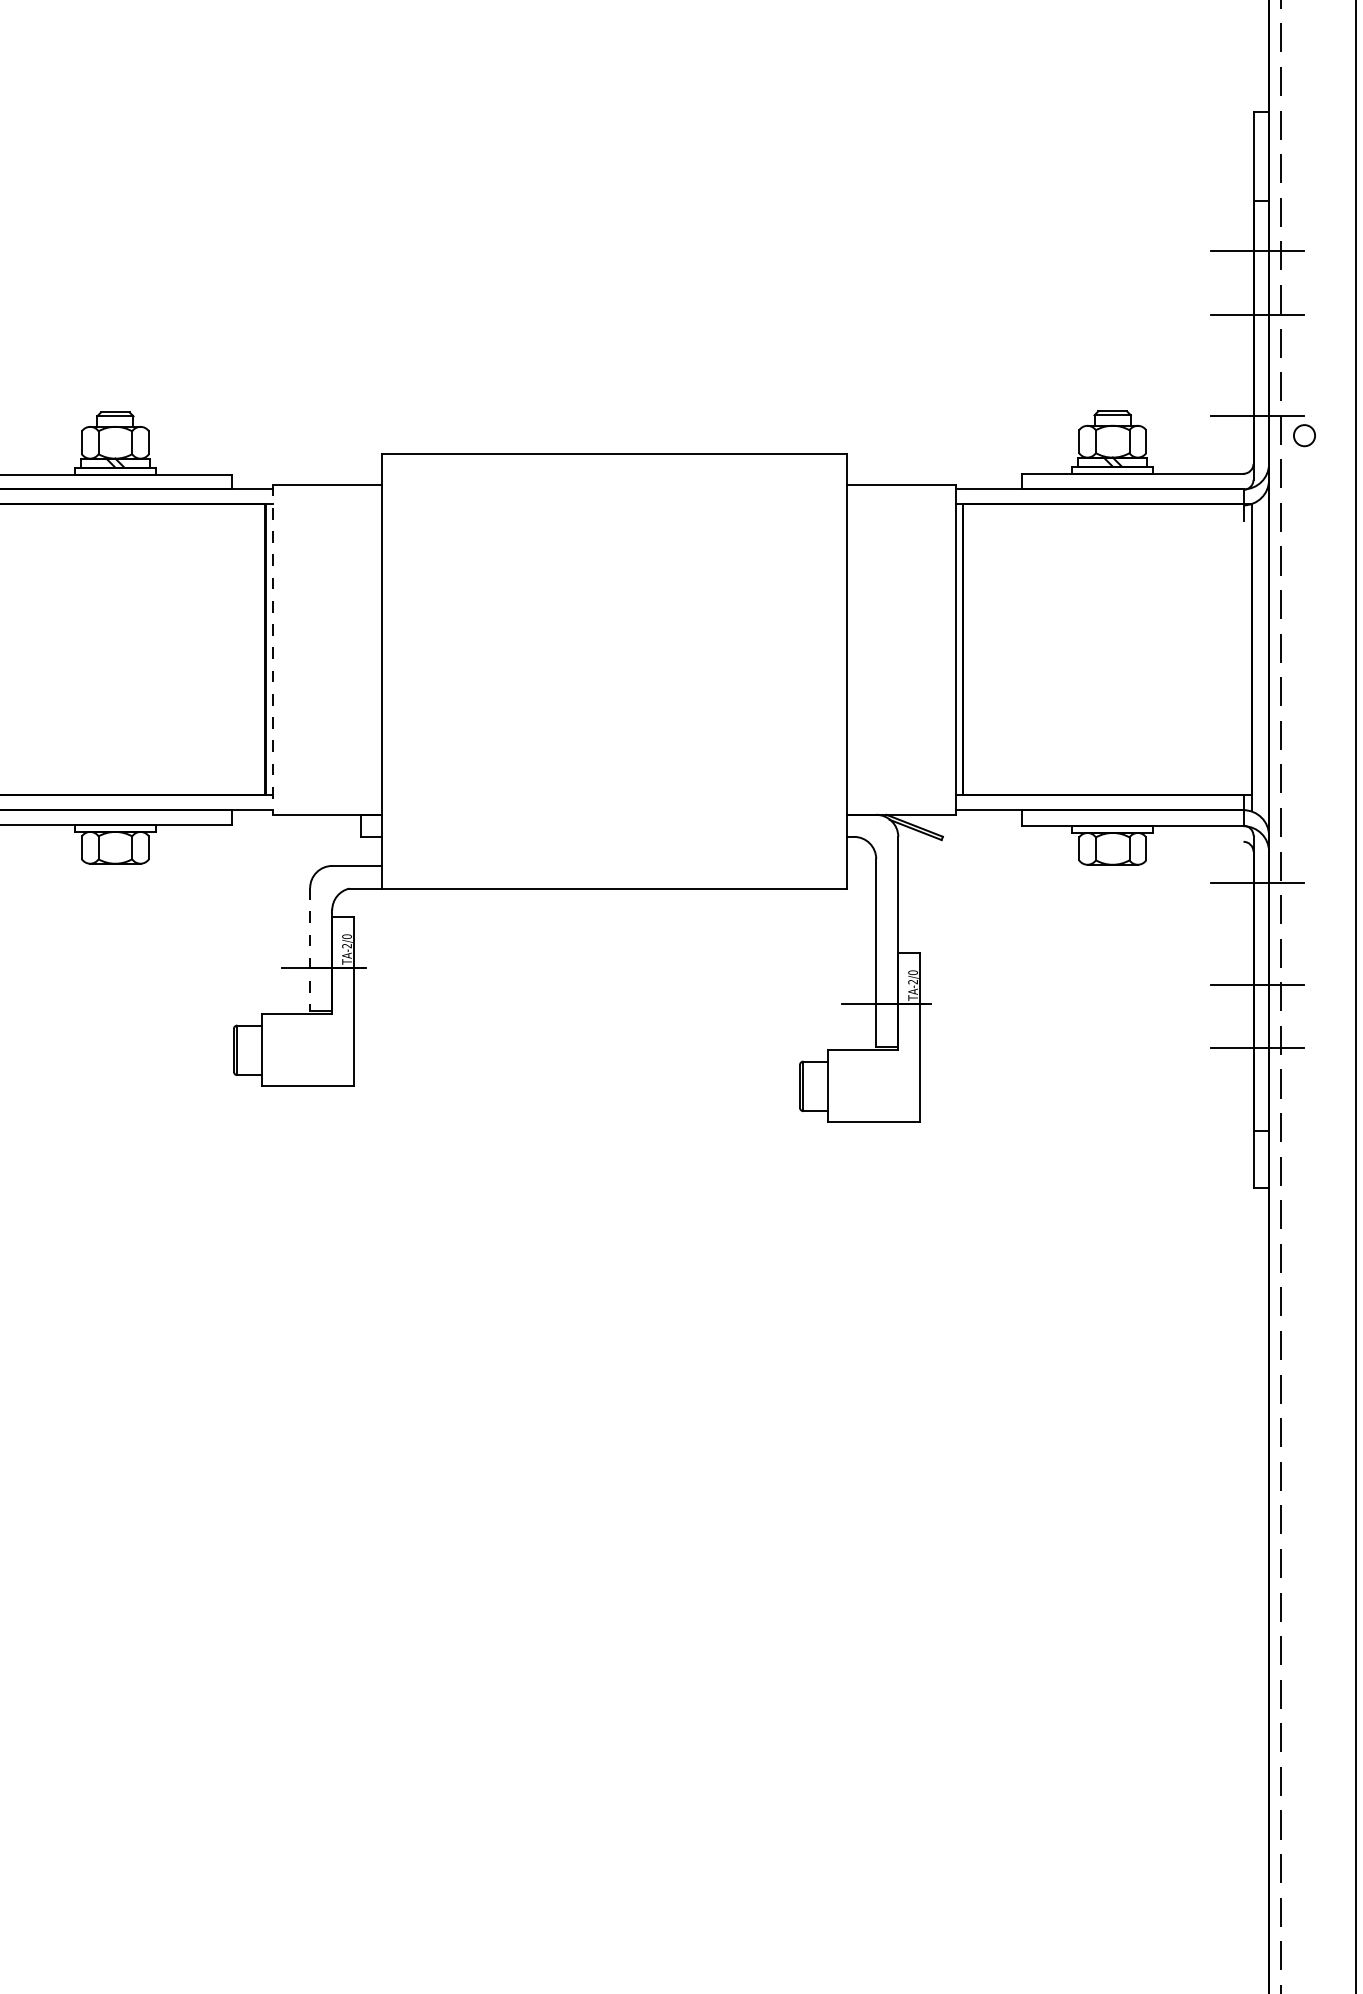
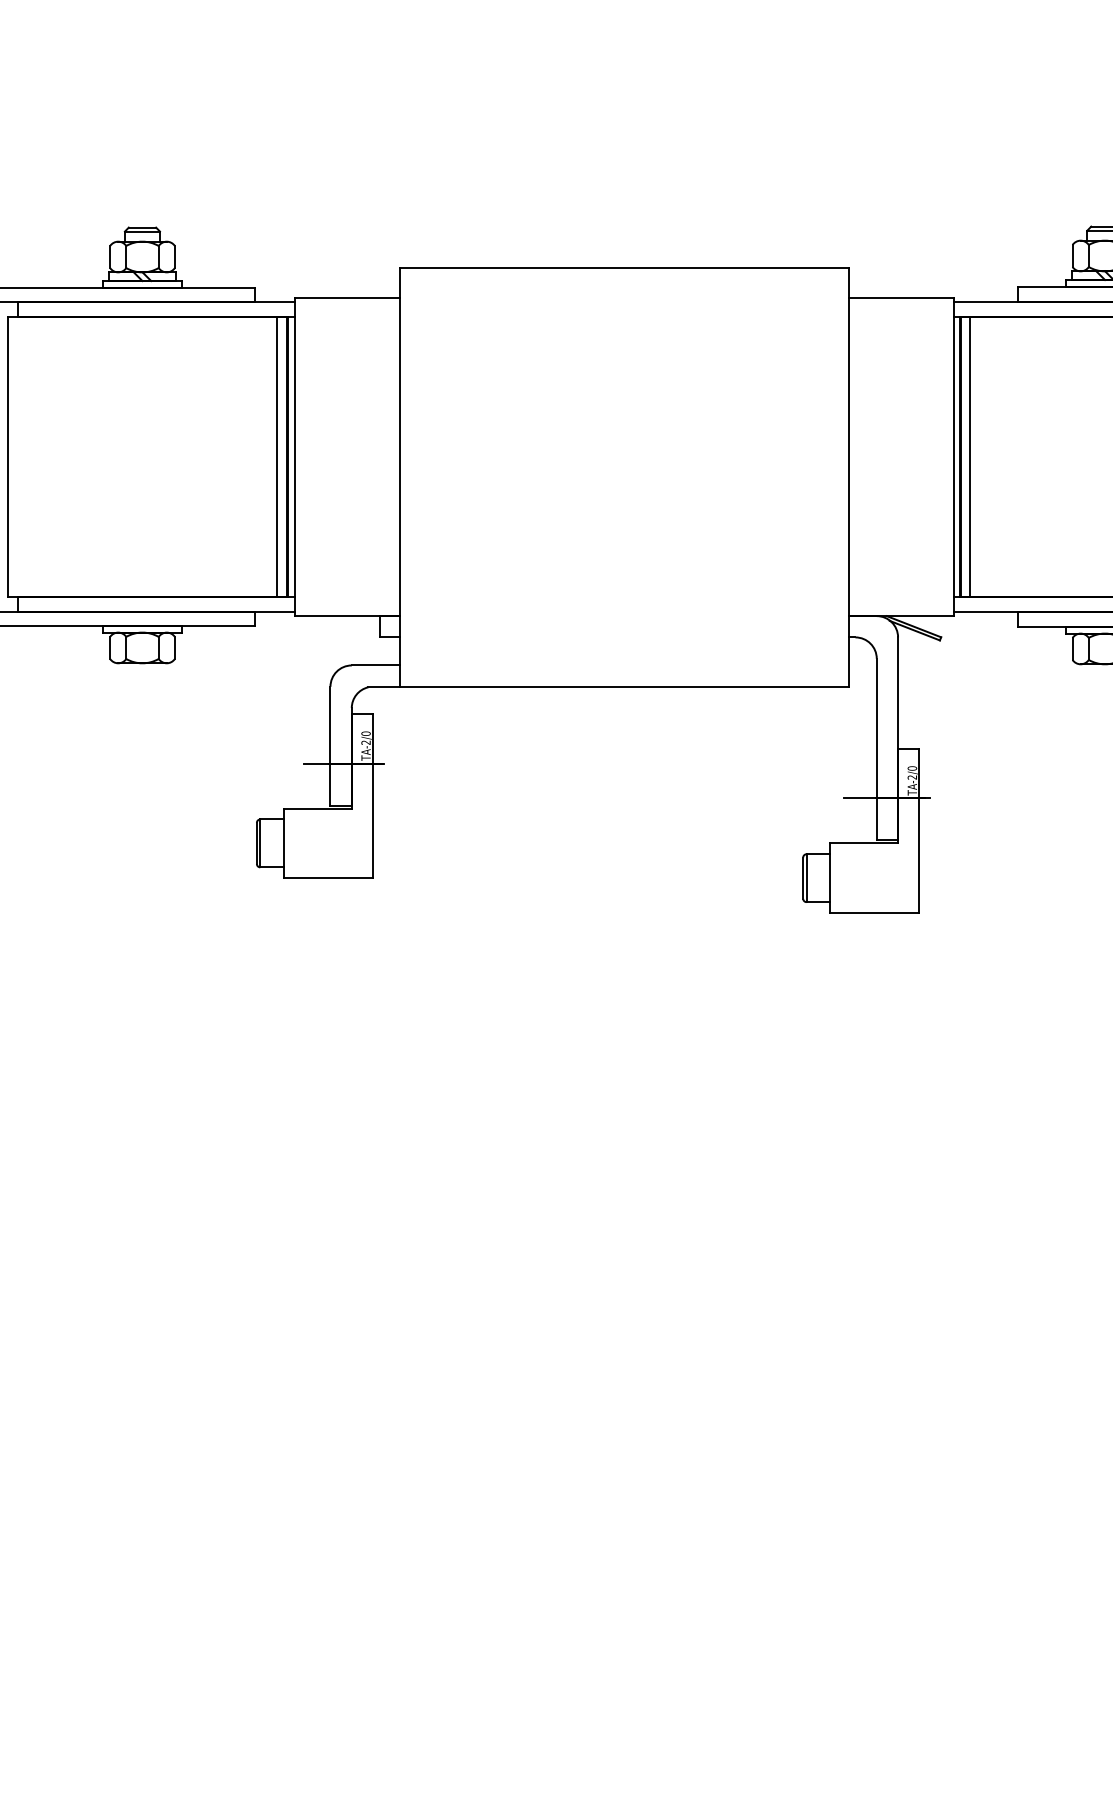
line: (254, 649) -> (276, 456), added
line: (973, 649) -> (970, 456), added
line: (272, 650) -> (294, 457), dashed -> solid
line: (310, 949) -> (330, 746), dashed -> solid

